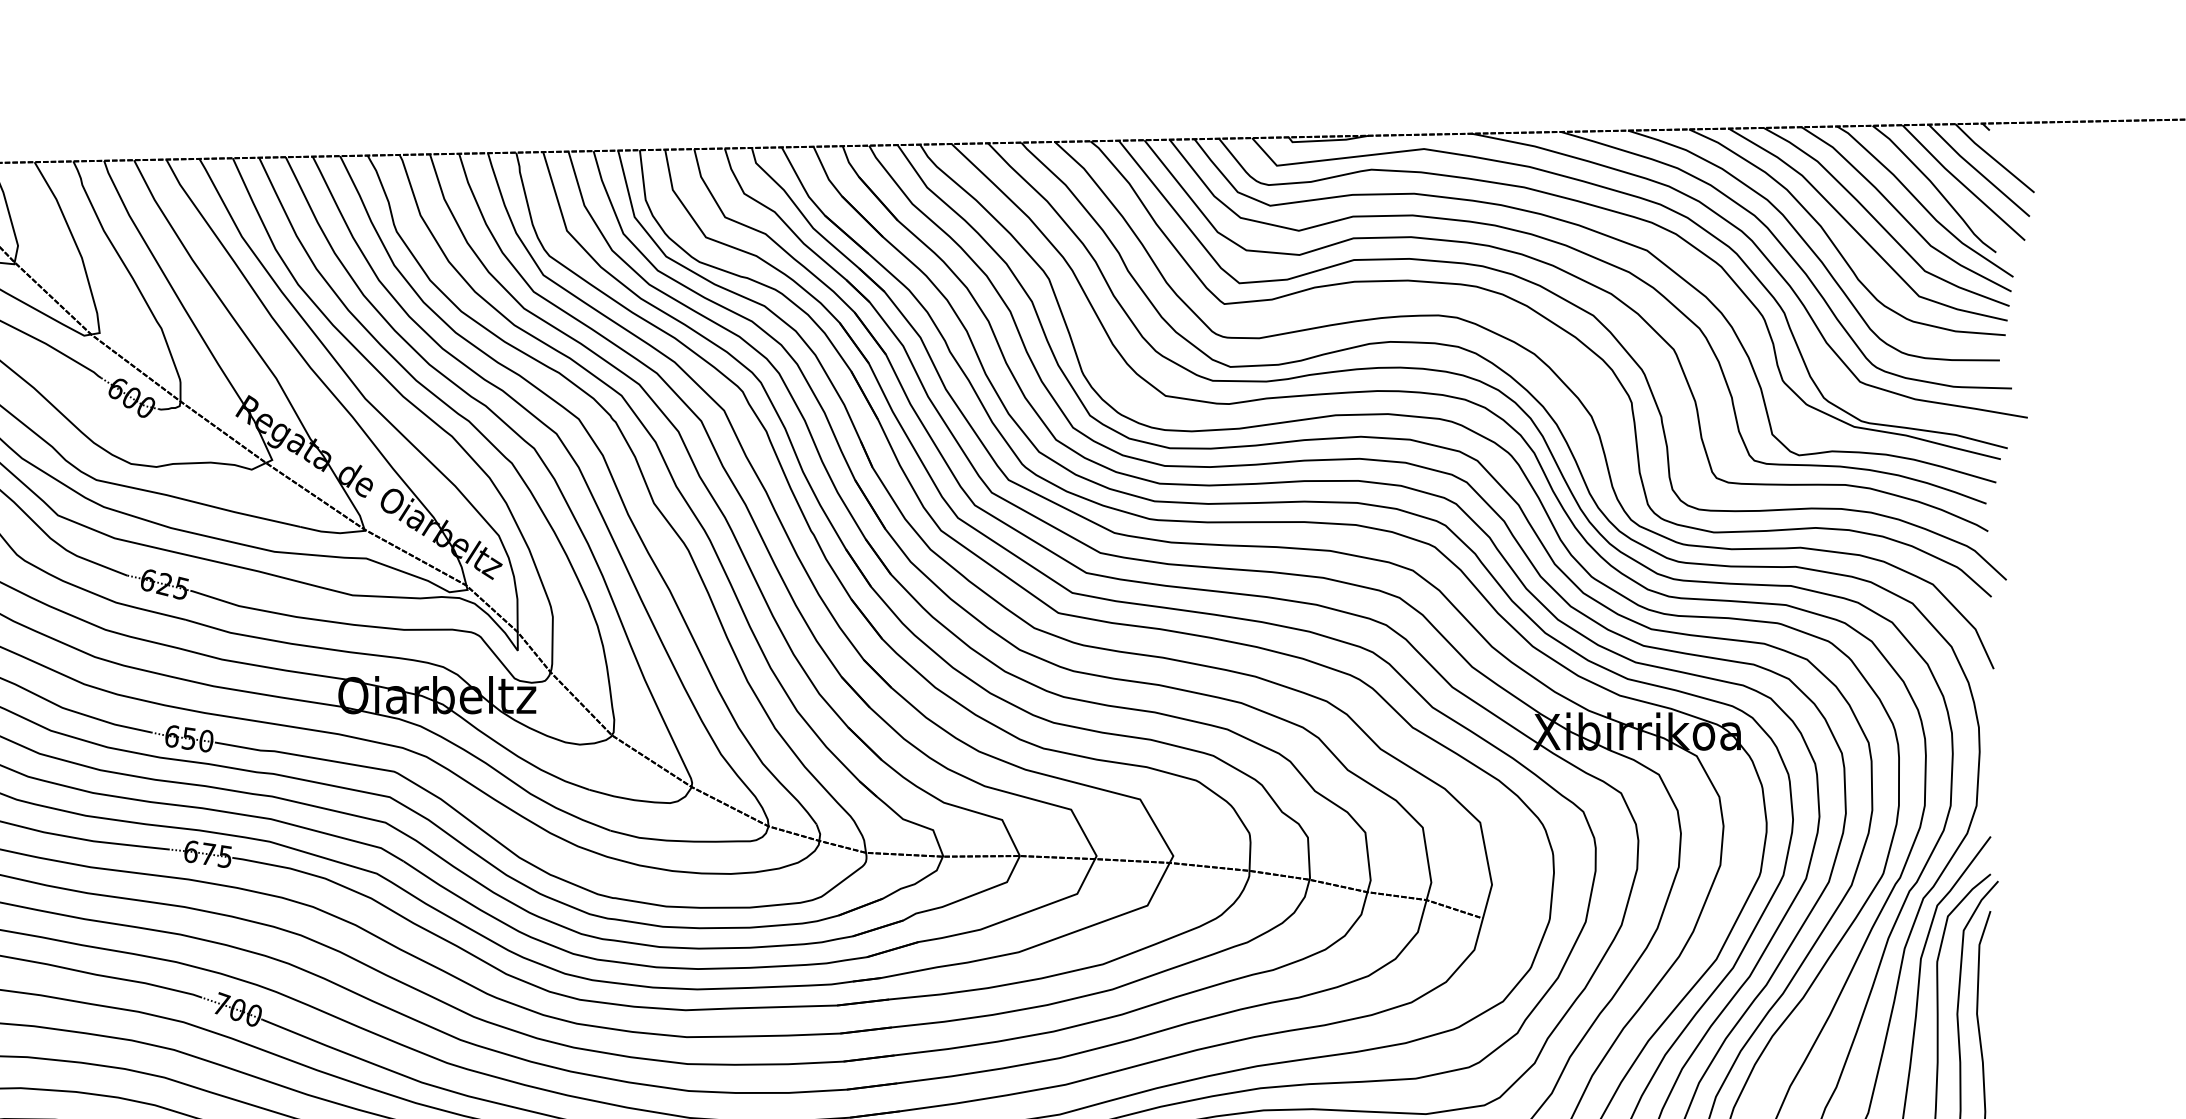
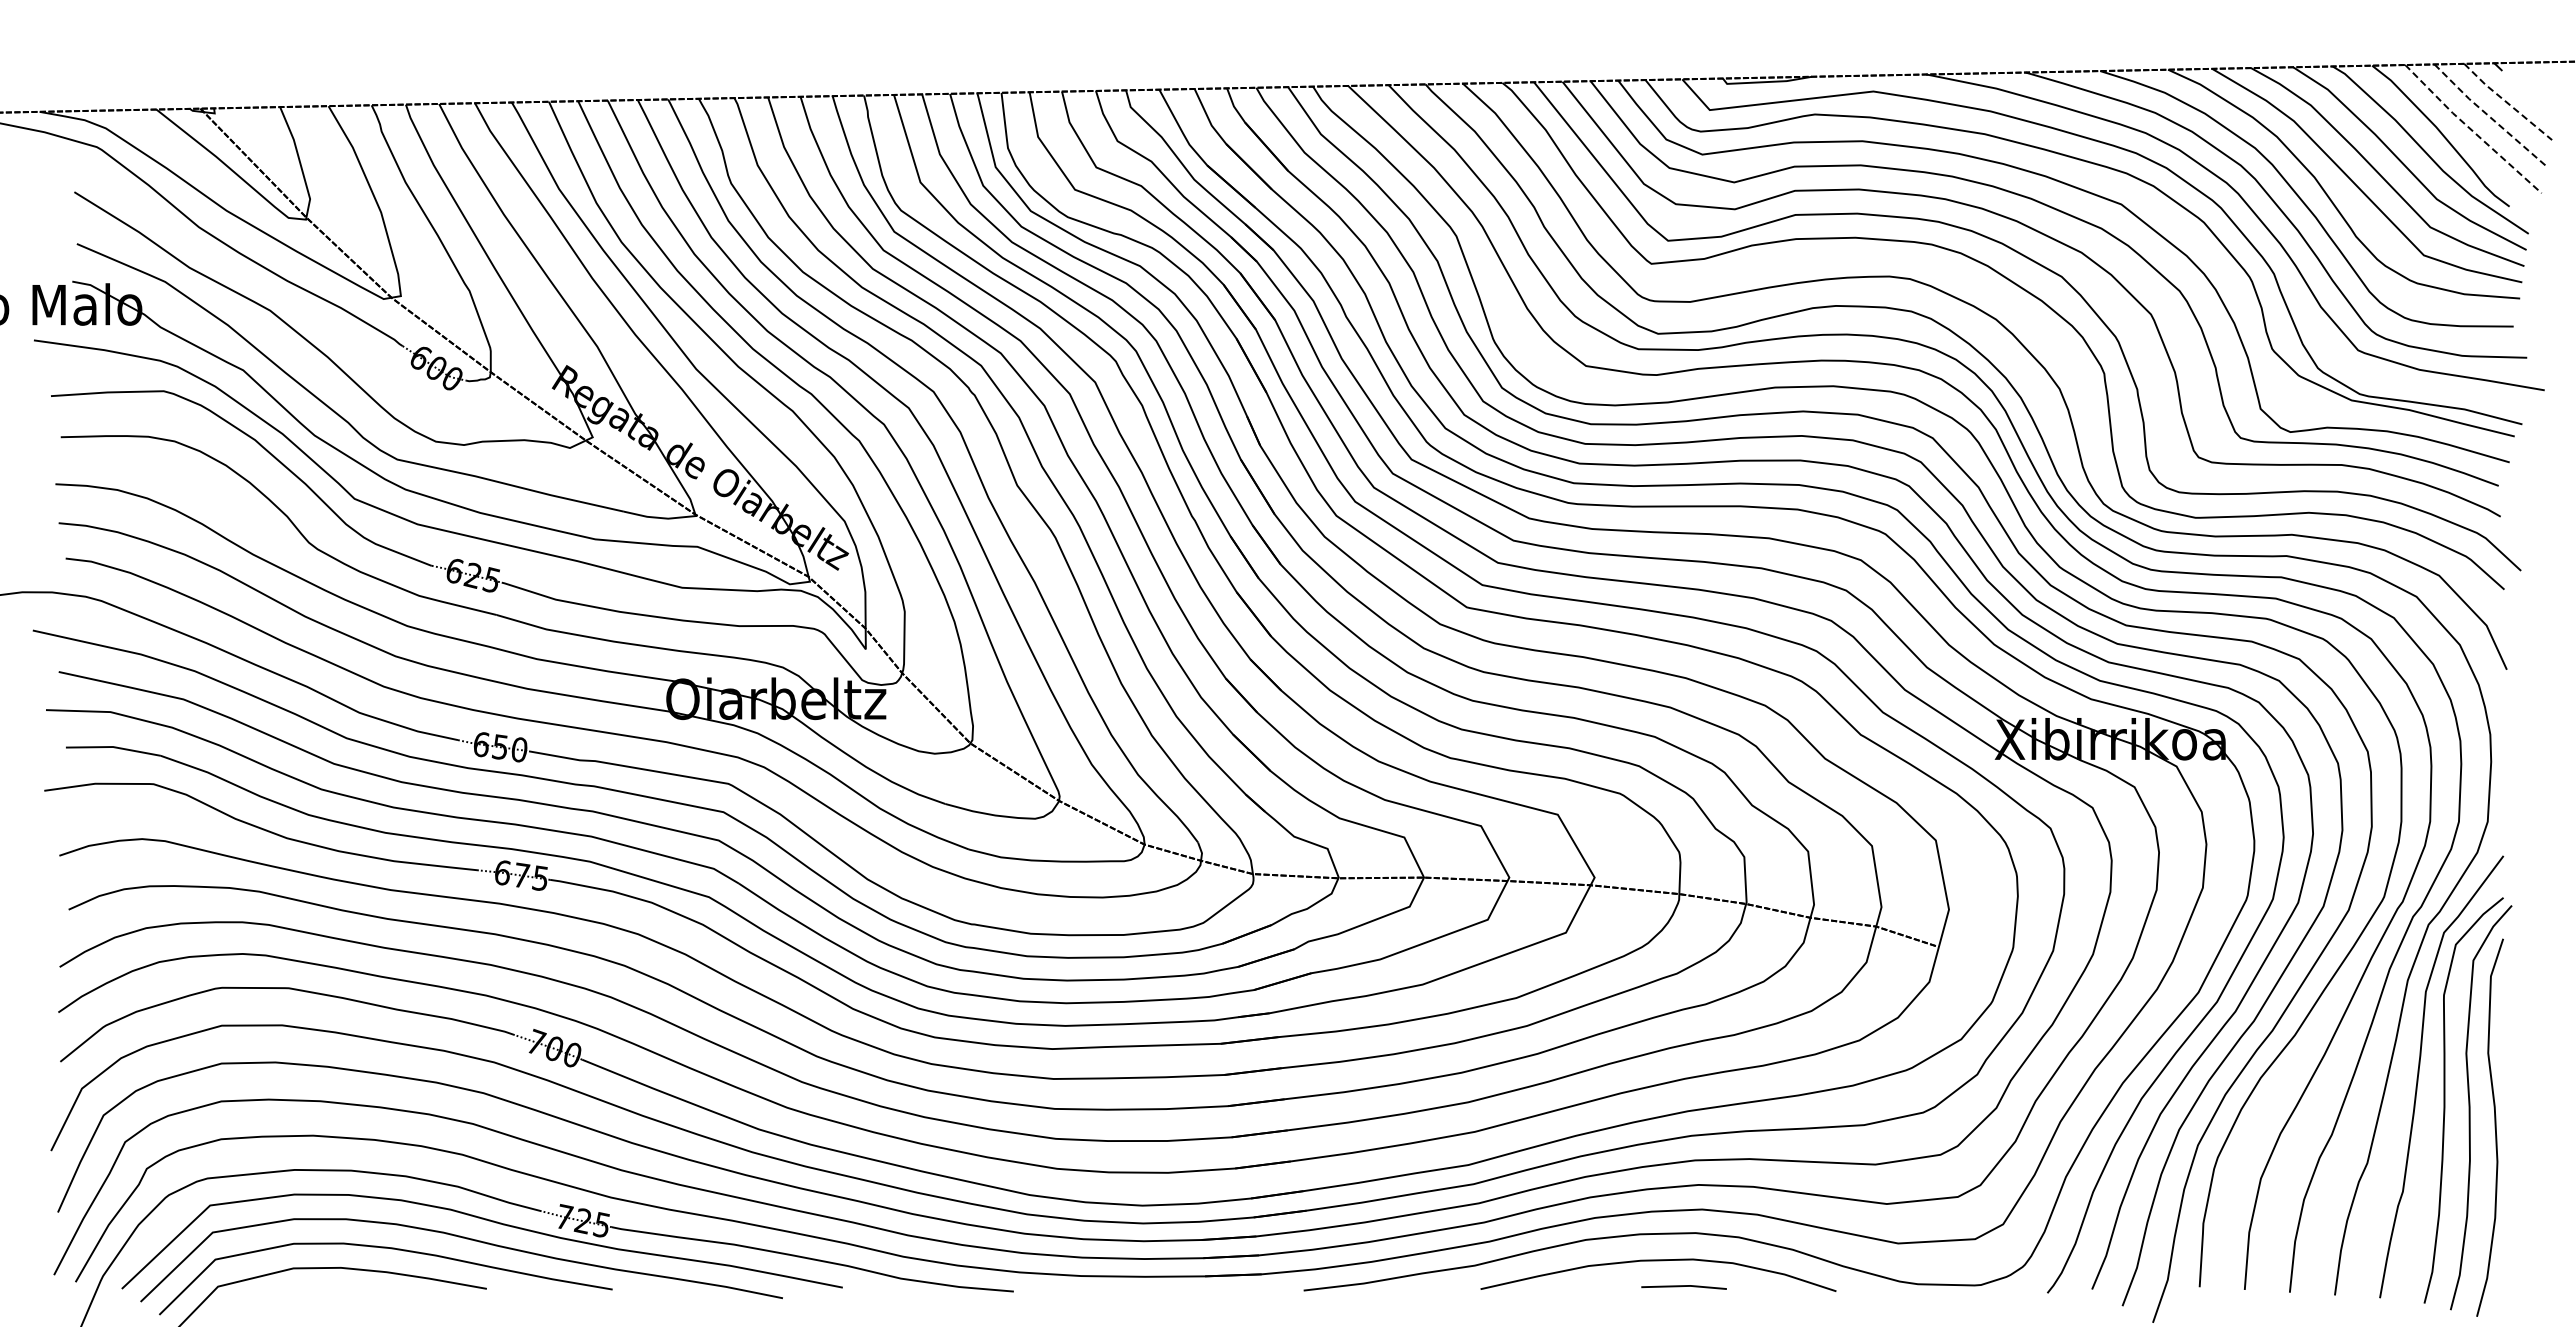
line: (1994, 158) -> (2507, 102), solid -> dashed
line: (1978, 171) -> (2489, 116), solid -> dashed
line: (1961, 183) -> (2471, 129), solid -> dashed

